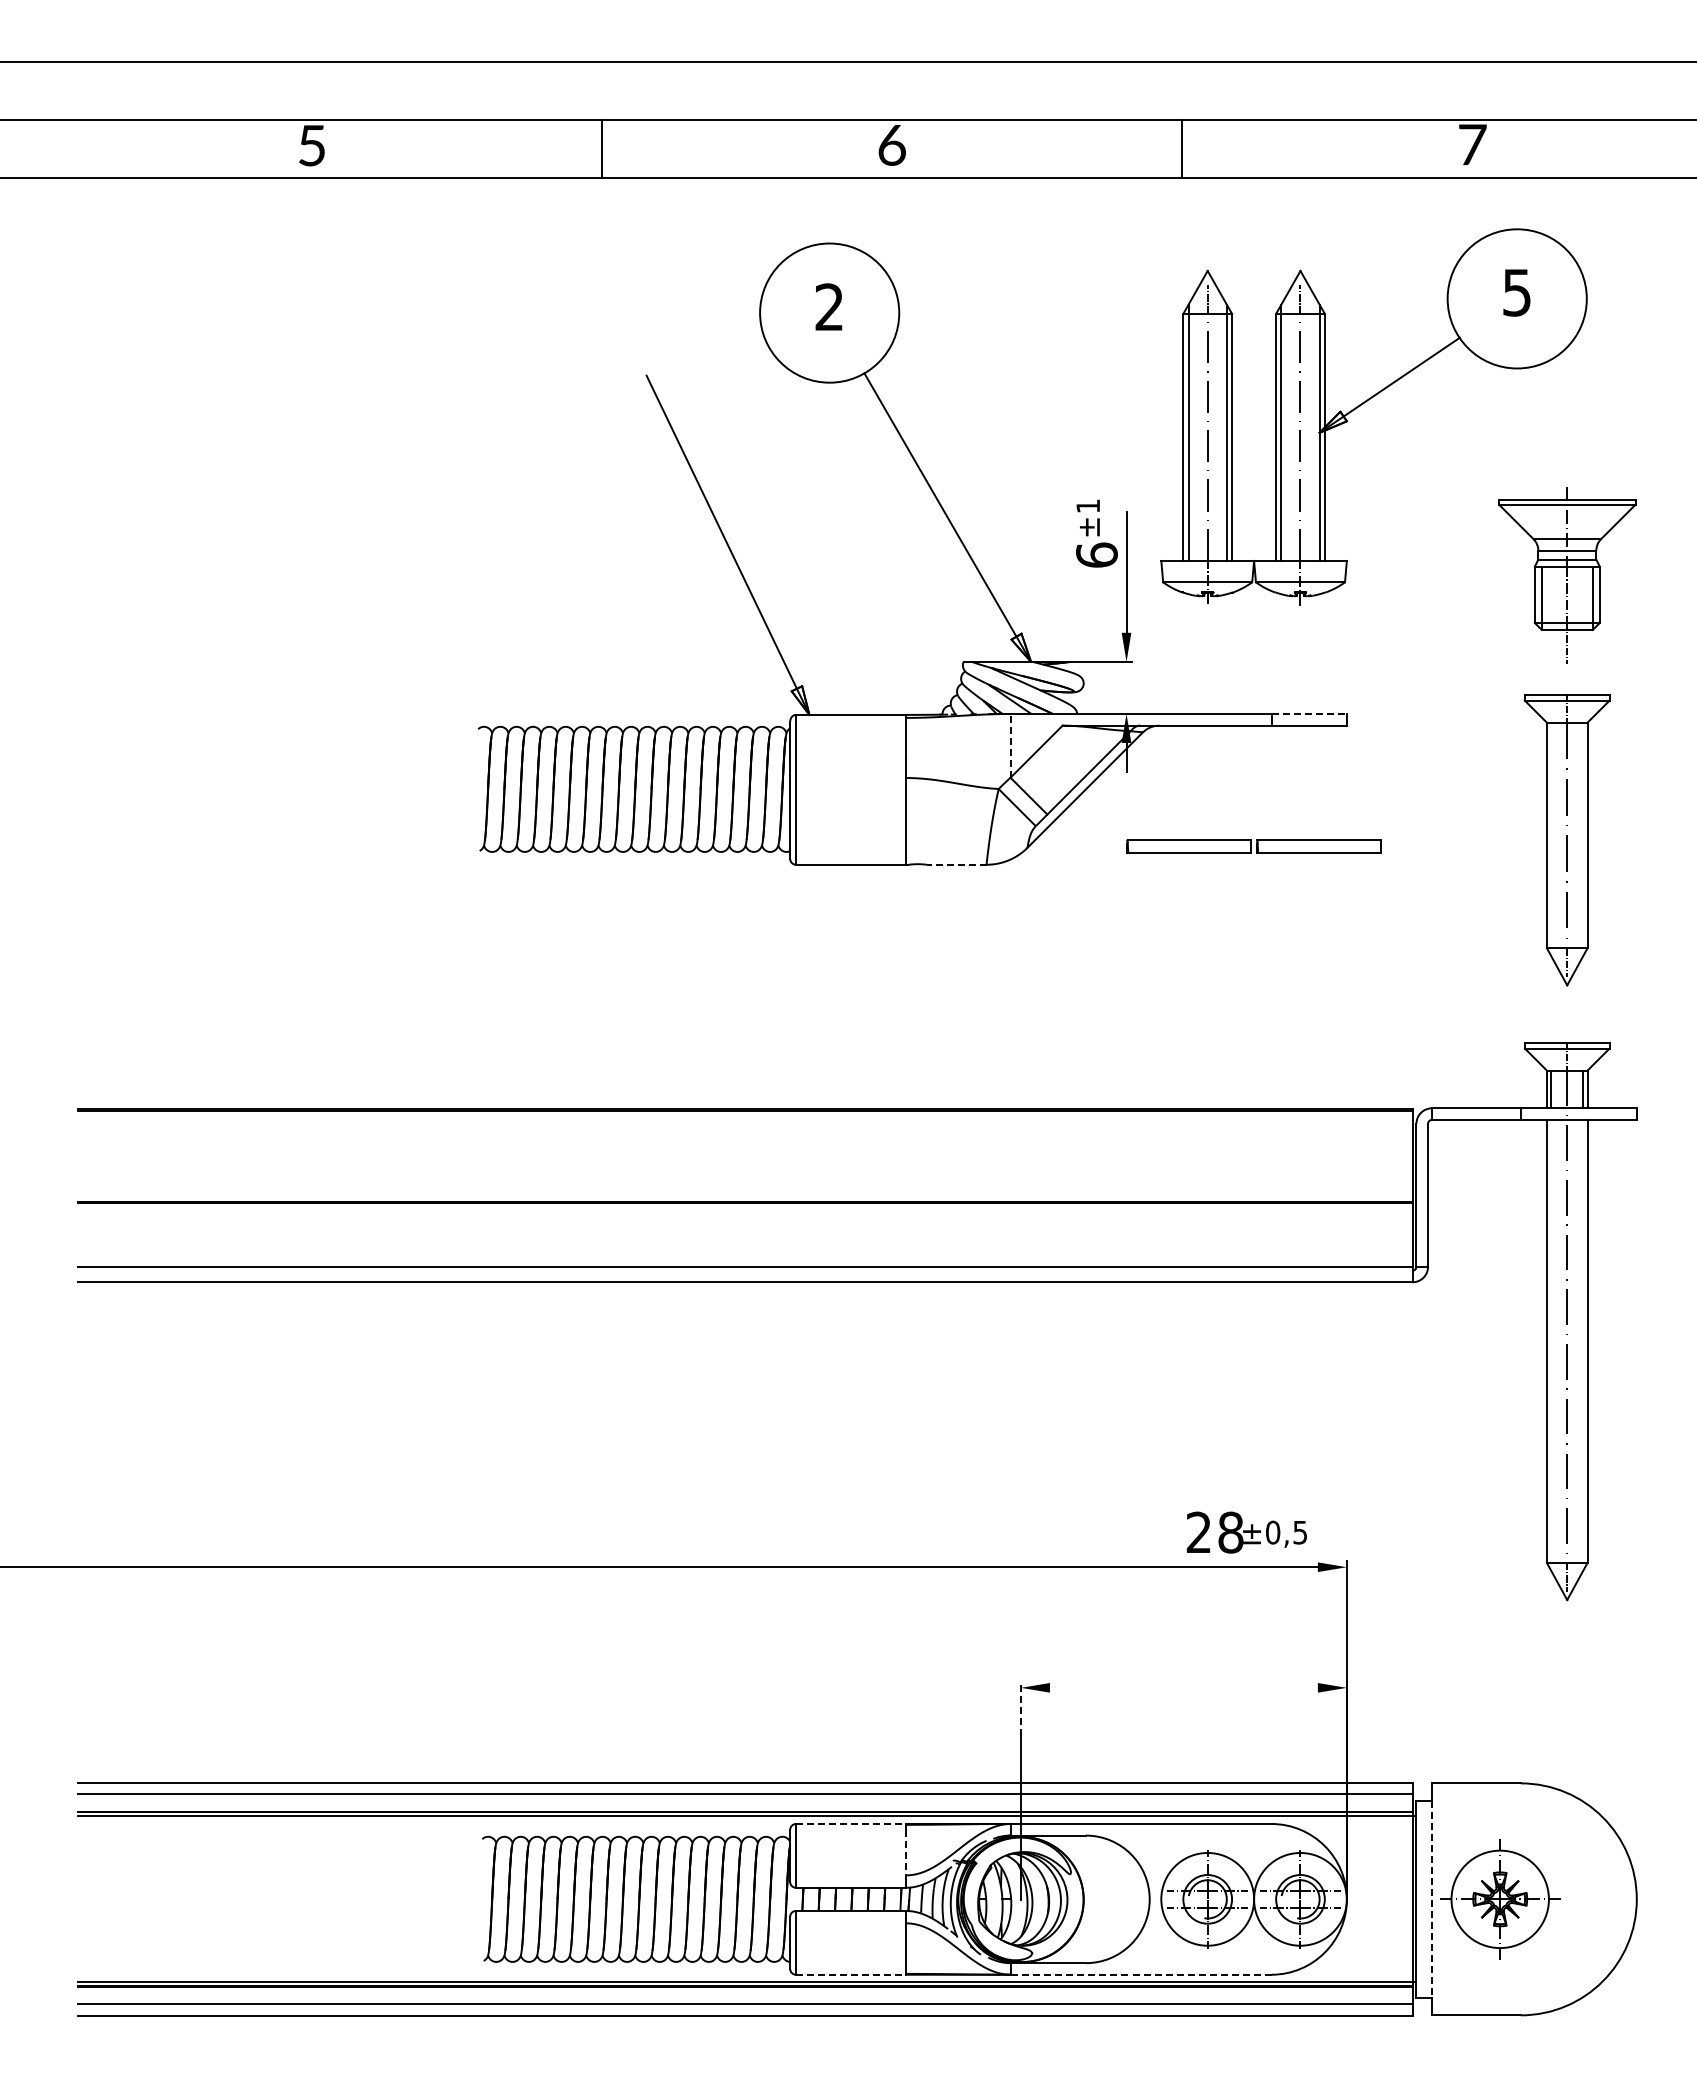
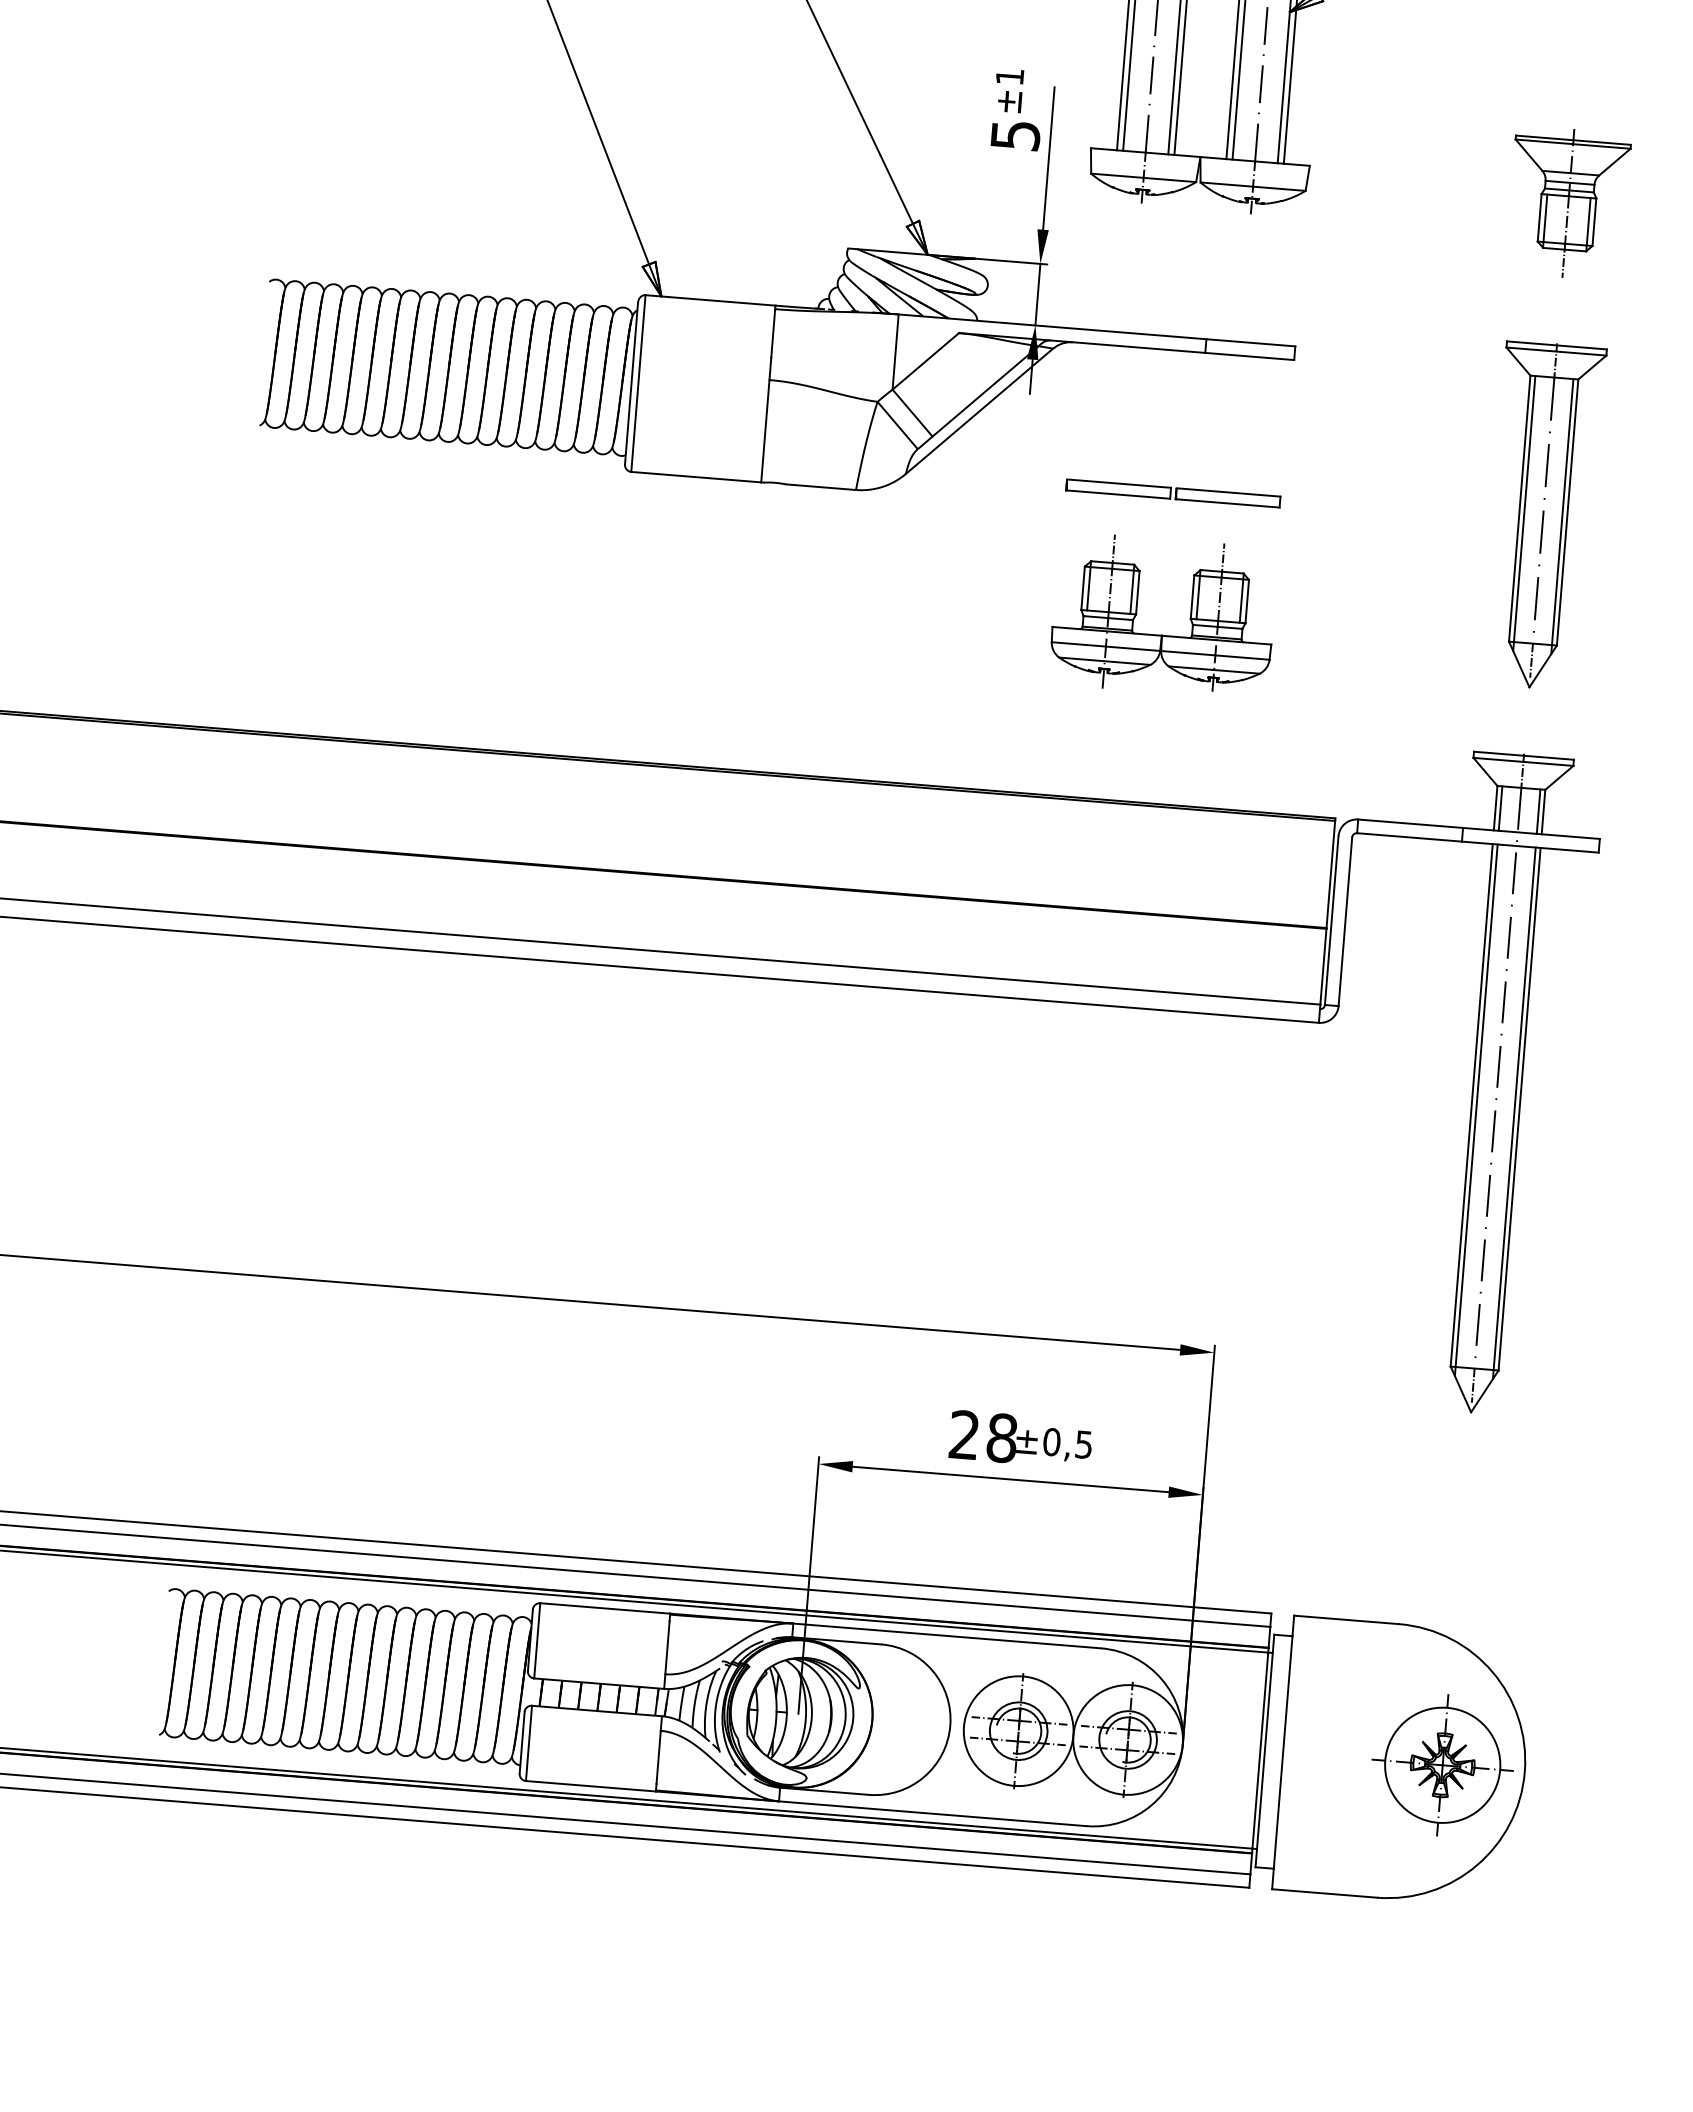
text: (1096, 554) -> (1015, 134), 6 -> 5
part: (1566, 574) -> (1567, 202), size x0.71
line: (1126, 687) -> (1037, 294), added
line: (1309, 714) -> (1251, 343), dashed -> solid
line: (1010, 745) -> (895, 351), dashed -> solid
line: (1551, 838) -> (1524, 512), added
line: (1583, 838) -> (1562, 515), added
part: (1253, 846) -> (1172, 493), size x0.71
line: (956, 864) -> (820, 486), dashed -> solid
part: (1253, 965) -> (1161, 634), added
line: (1551, 1344) -> (1476, 1109), added
line: (1583, 1344) -> (1514, 1112), added
text: (1246, 1532) -> (1020, 1439), moved
line: (1183, 1687) -> (1010, 1479), added
line: (1020, 1708) -> (816, 1488), dashed -> solid
line: (851, 1823) -> (605, 1607), dashed -> solid
line: (906, 1852) -> (667, 1647), dashed -> solid
line: (1431, 1899) -> (1282, 1752), dashed -> solid
part: (1500, 1899) -> (1443, 1765), moved
line: (851, 1974) -> (591, 1785), dashed -> solid
line: (1140, 1974) -> (932, 1813), dashed -> solid

